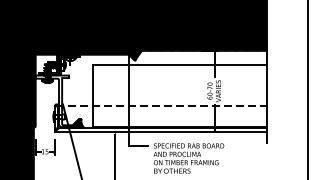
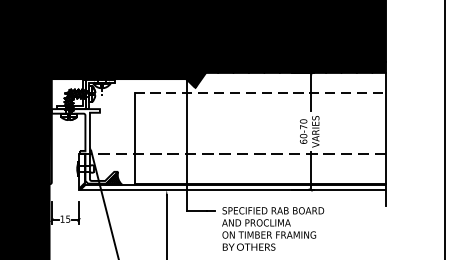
line: (180, 64) -> (260, 93), solid -> dashed

